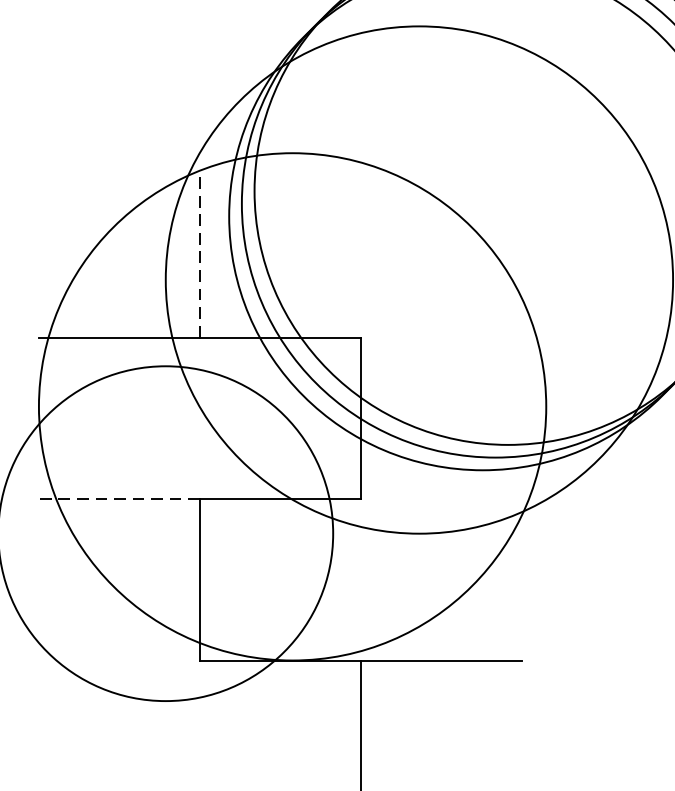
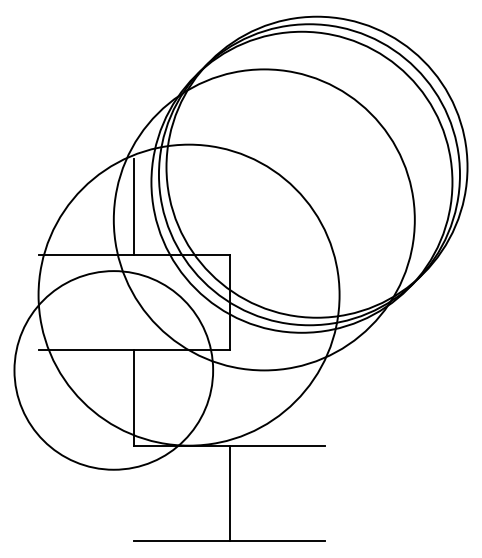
line: (200, 257) -> (134, 206), dashed -> solid
line: (119, 500) -> (86, 350), dashed -> solid

